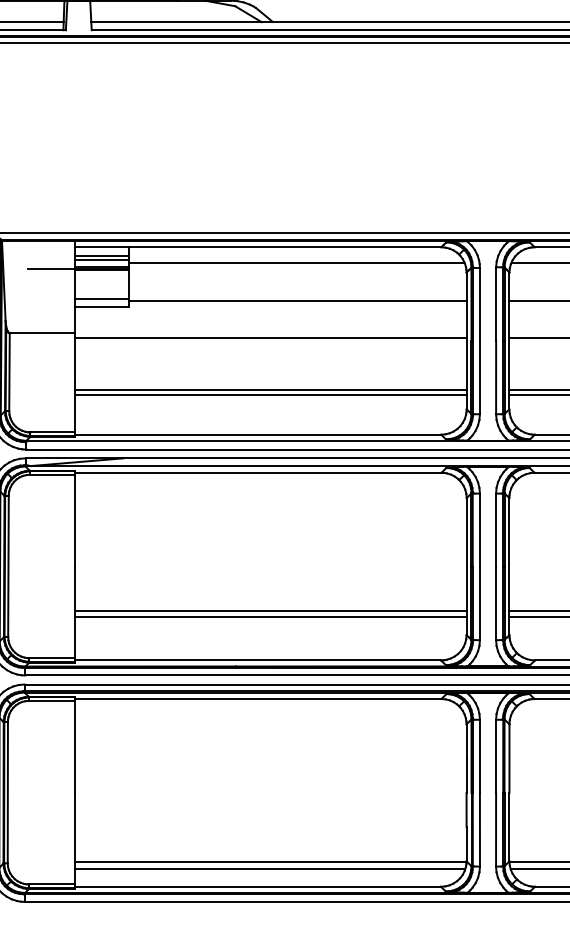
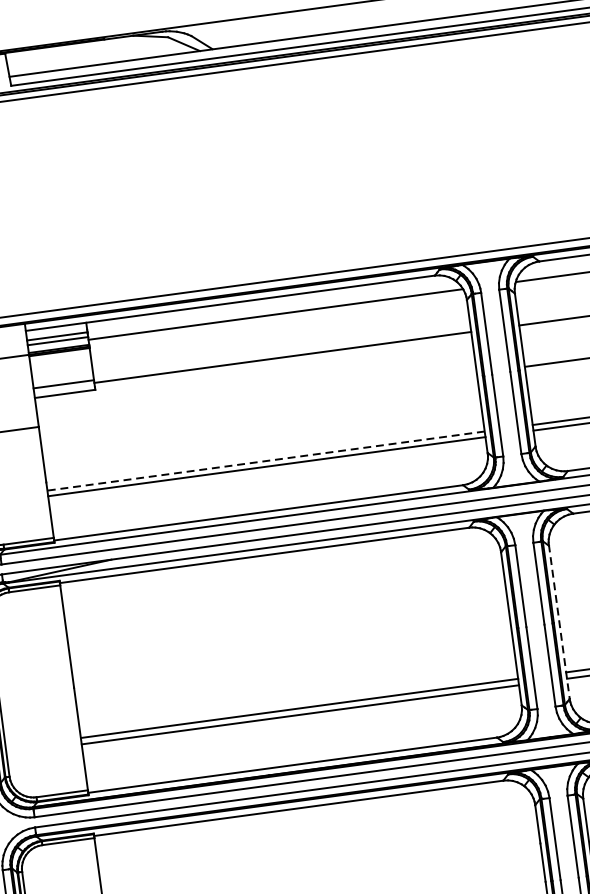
line: (270, 338) -> (257, 403), removed
line: (271, 390) -> (266, 461), solid -> dashed
line: (509, 566) -> (559, 622), solid -> dashed

